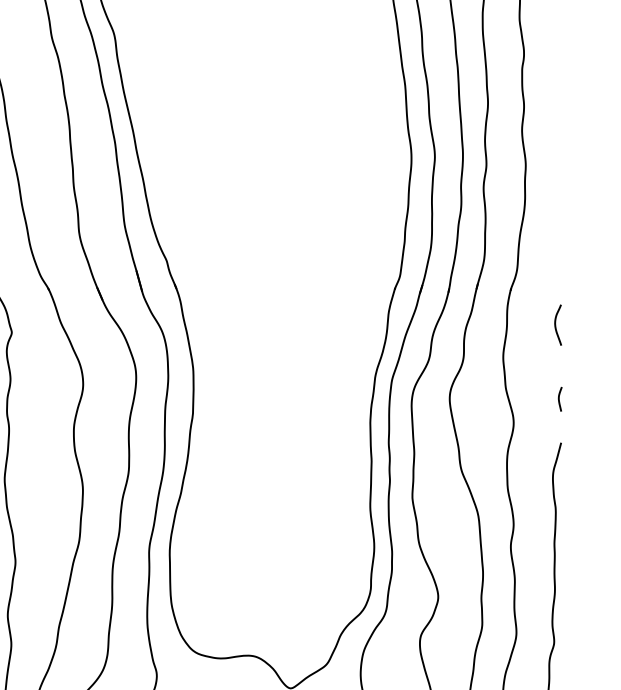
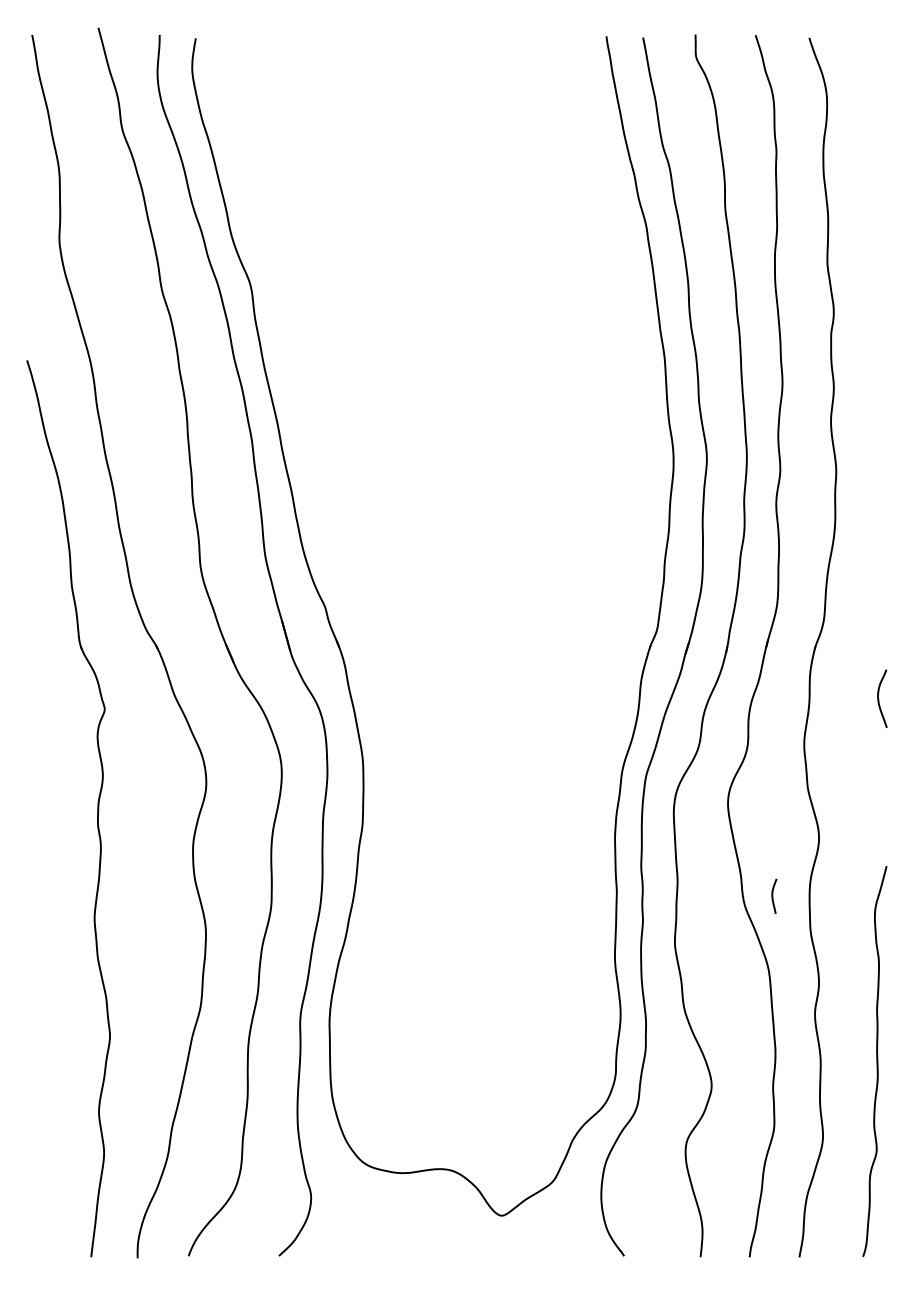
curve: (559, 398) -> (773, 895), moved

